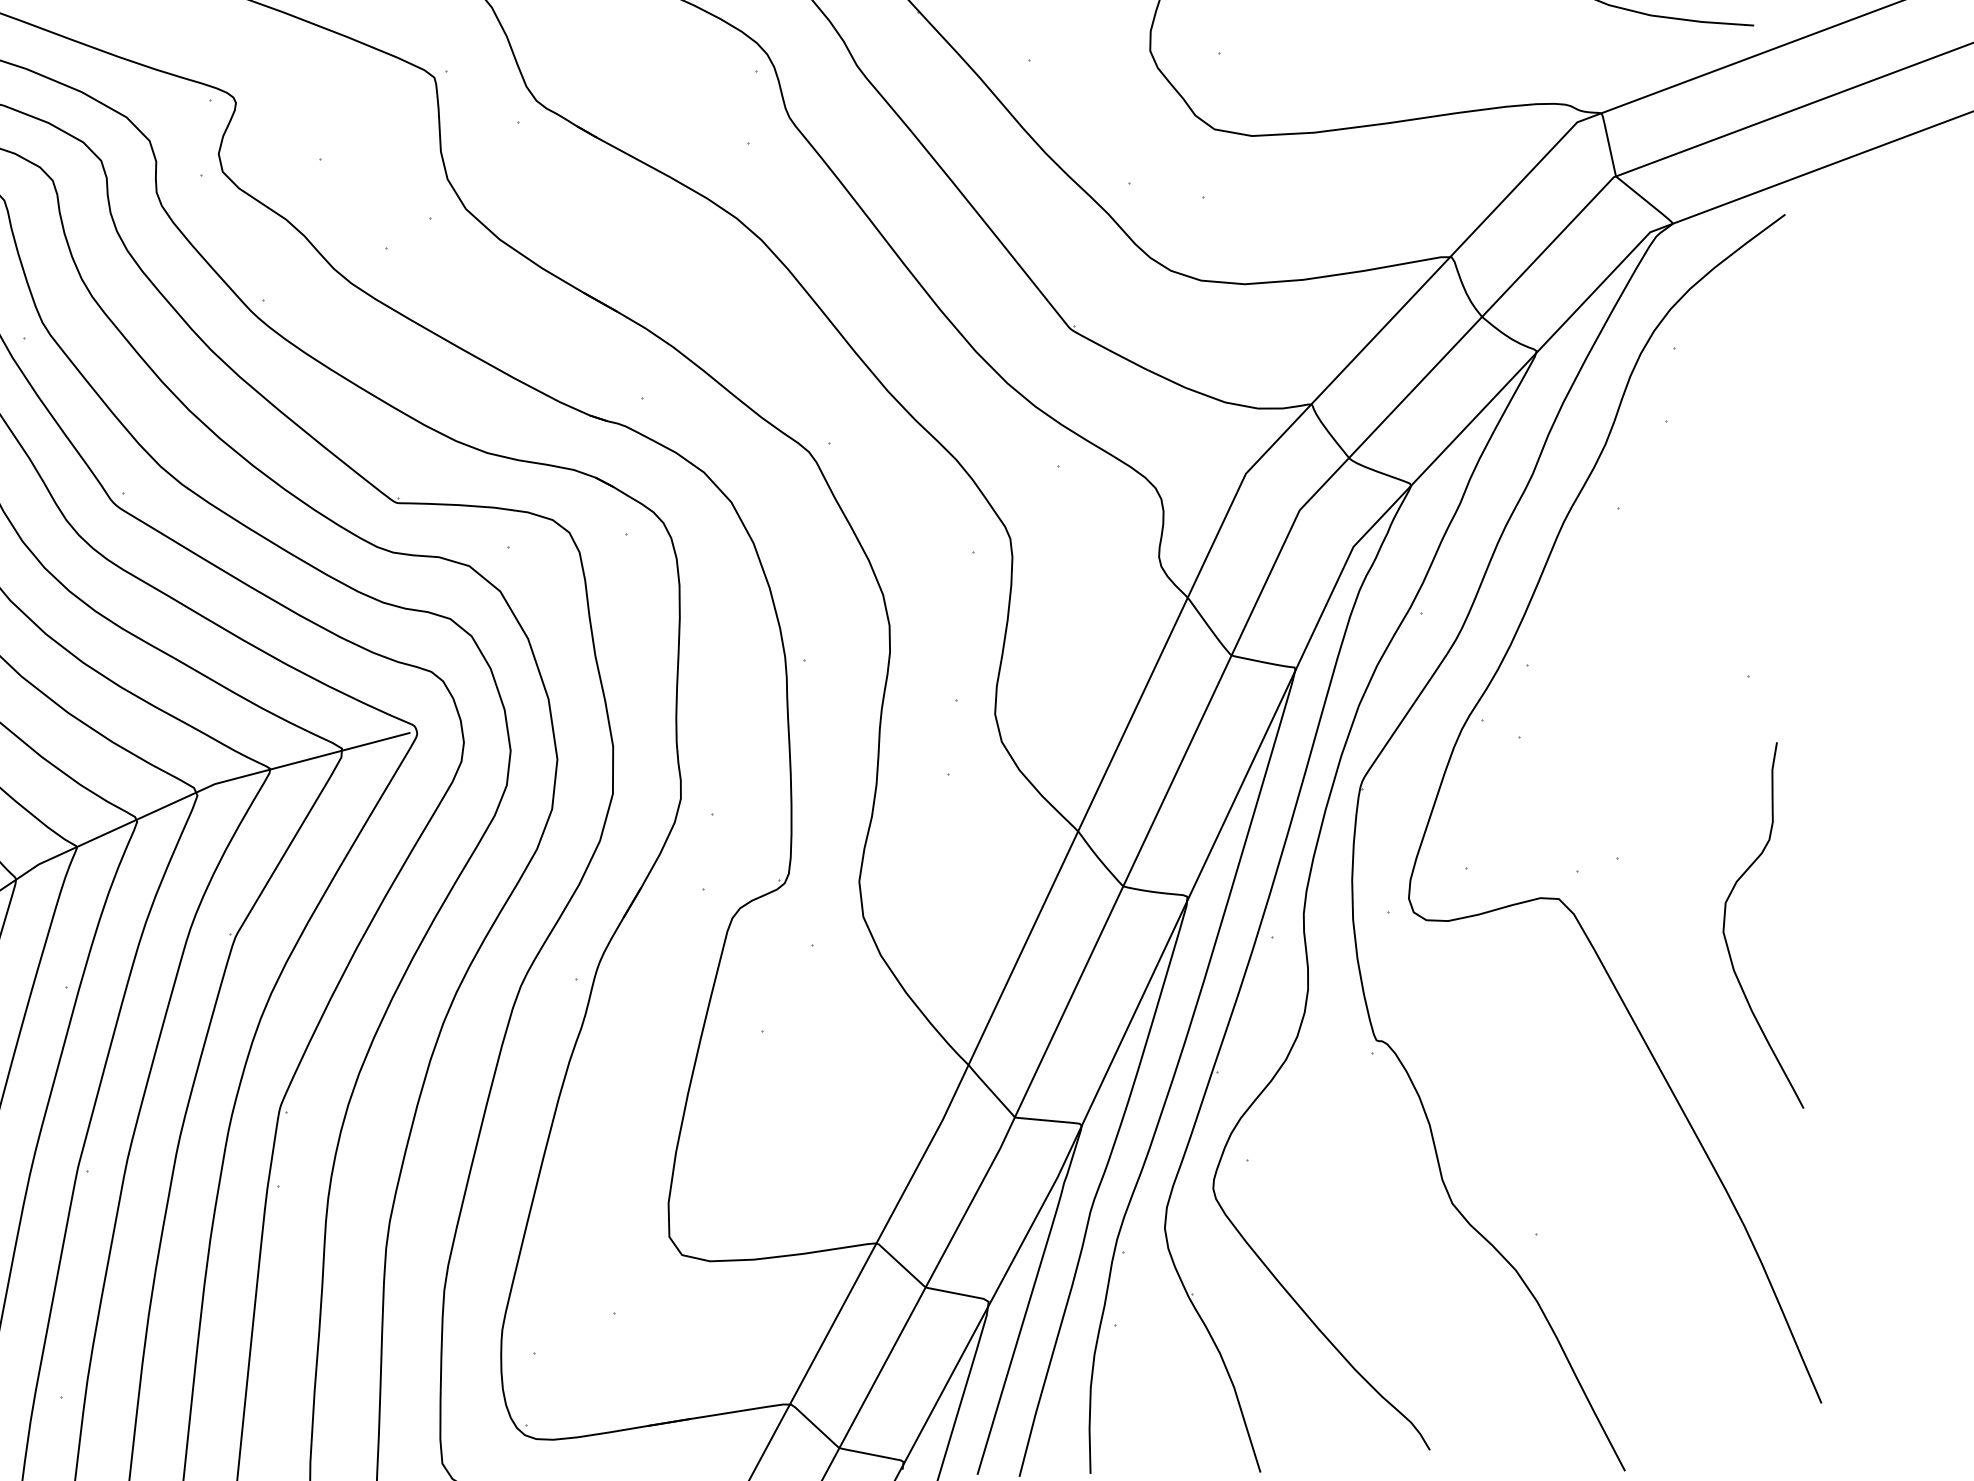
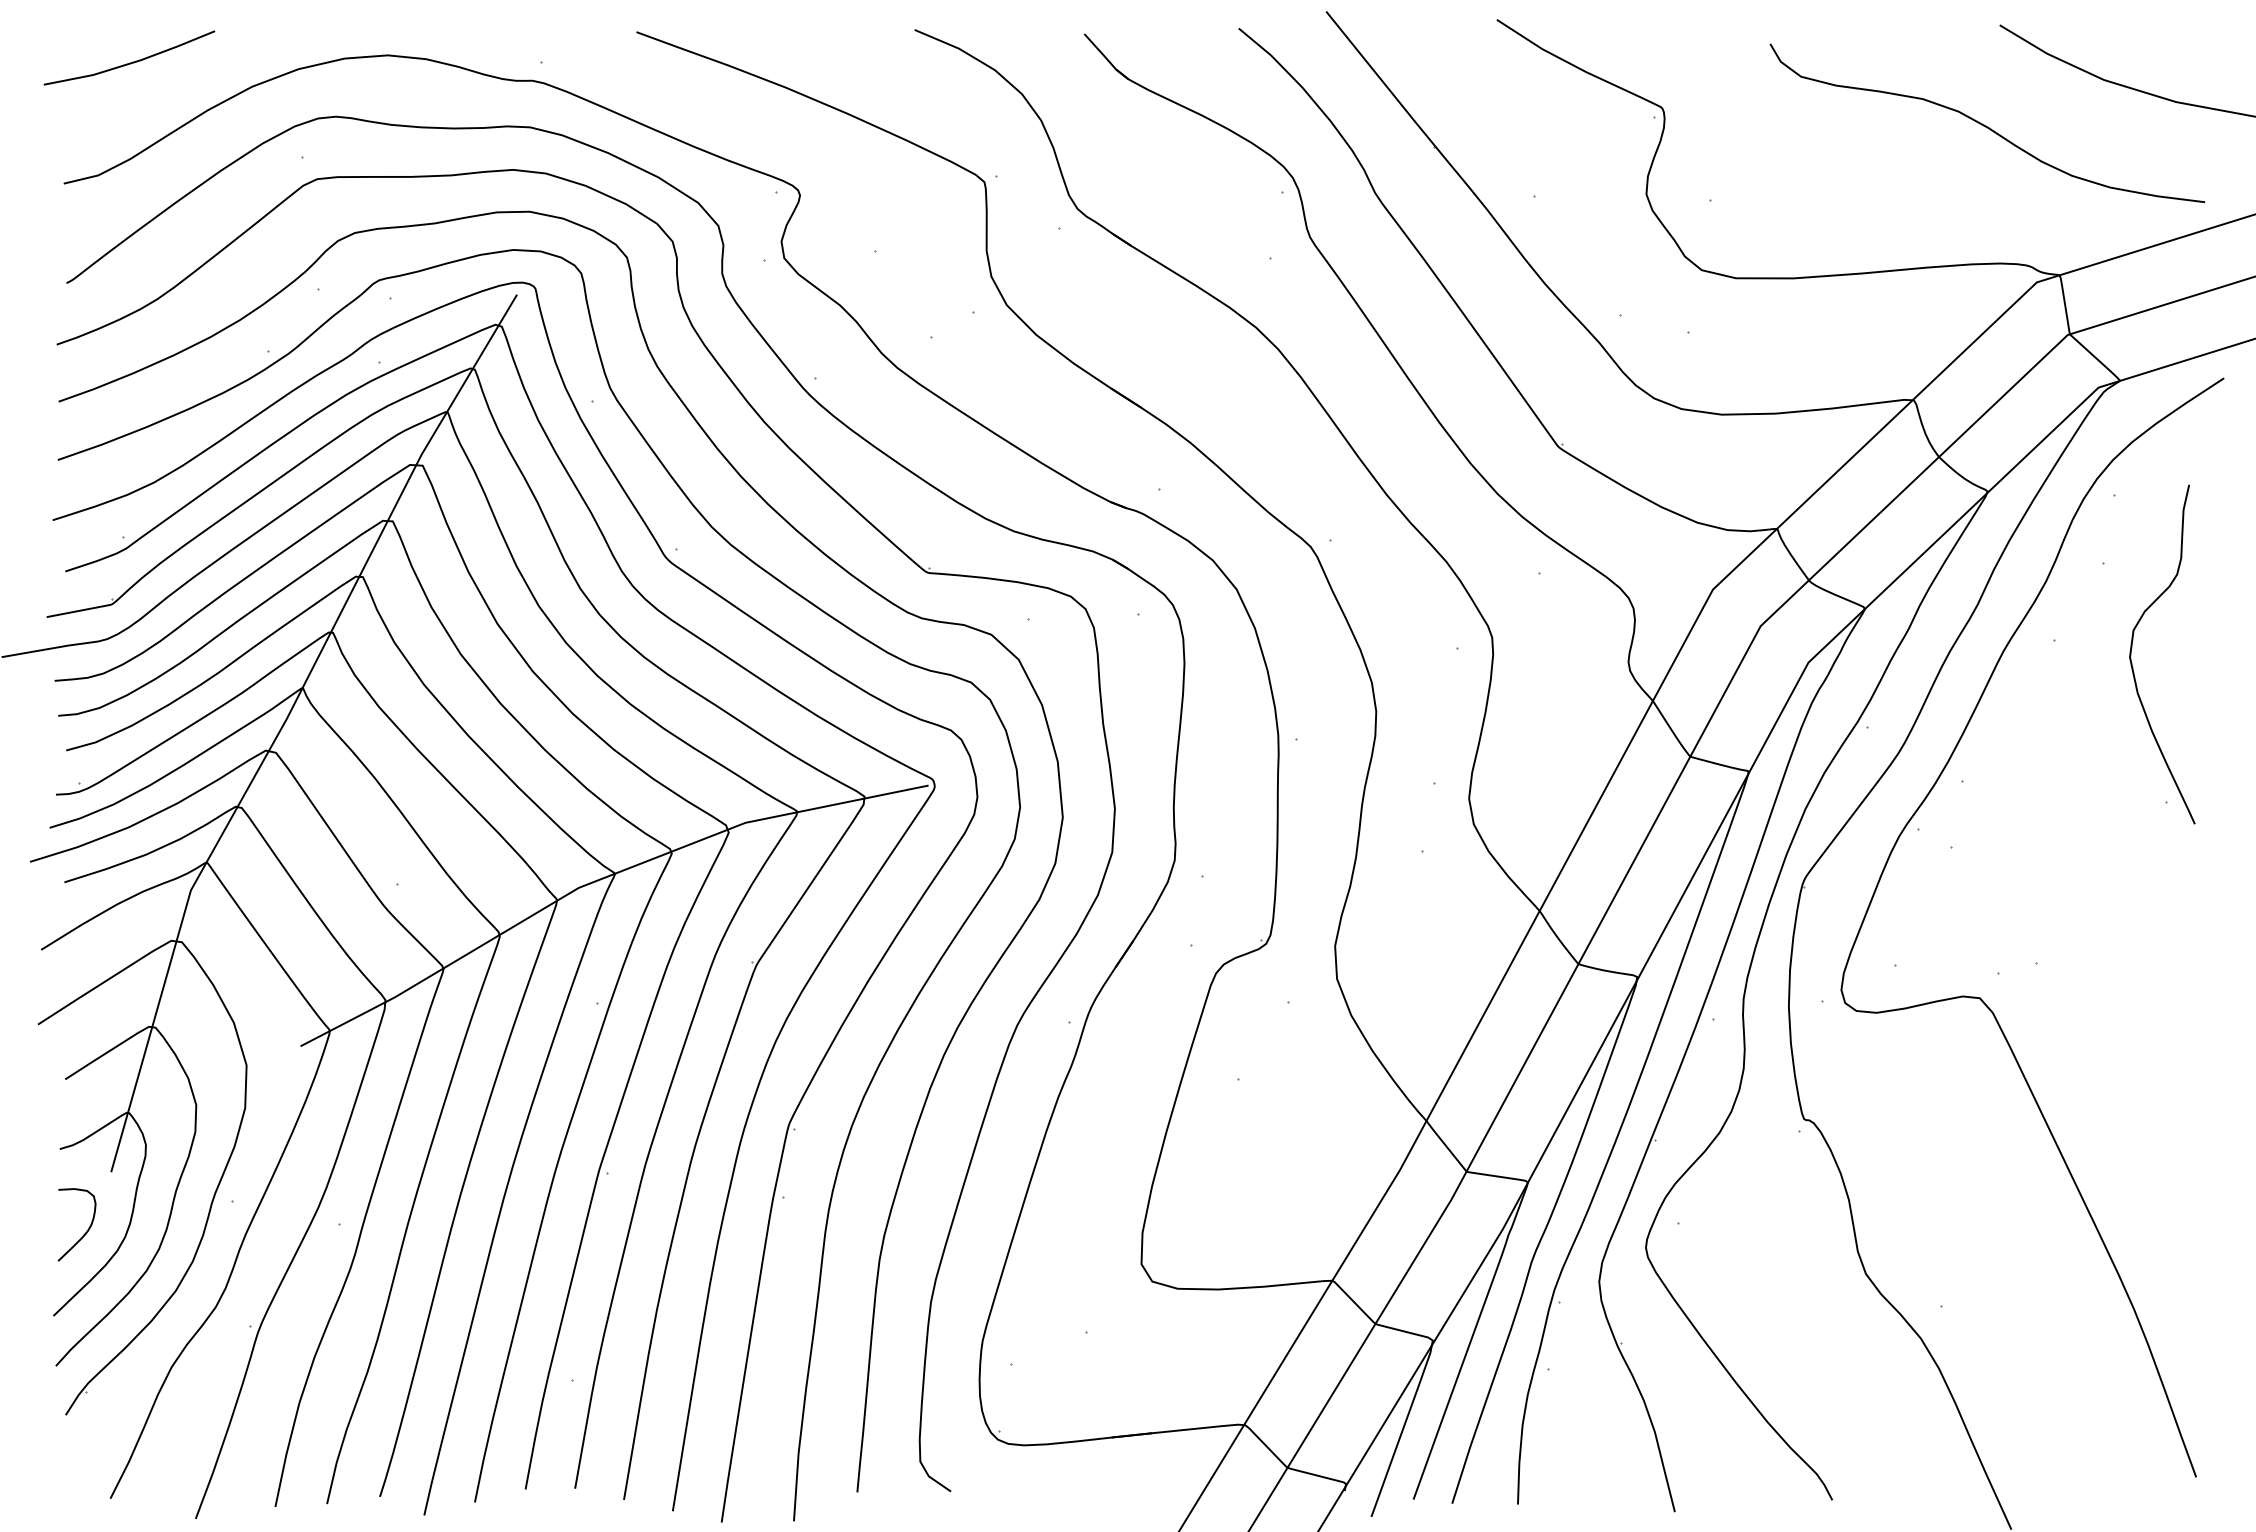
curve: (1725, 922) -> (2132, 648), moved

